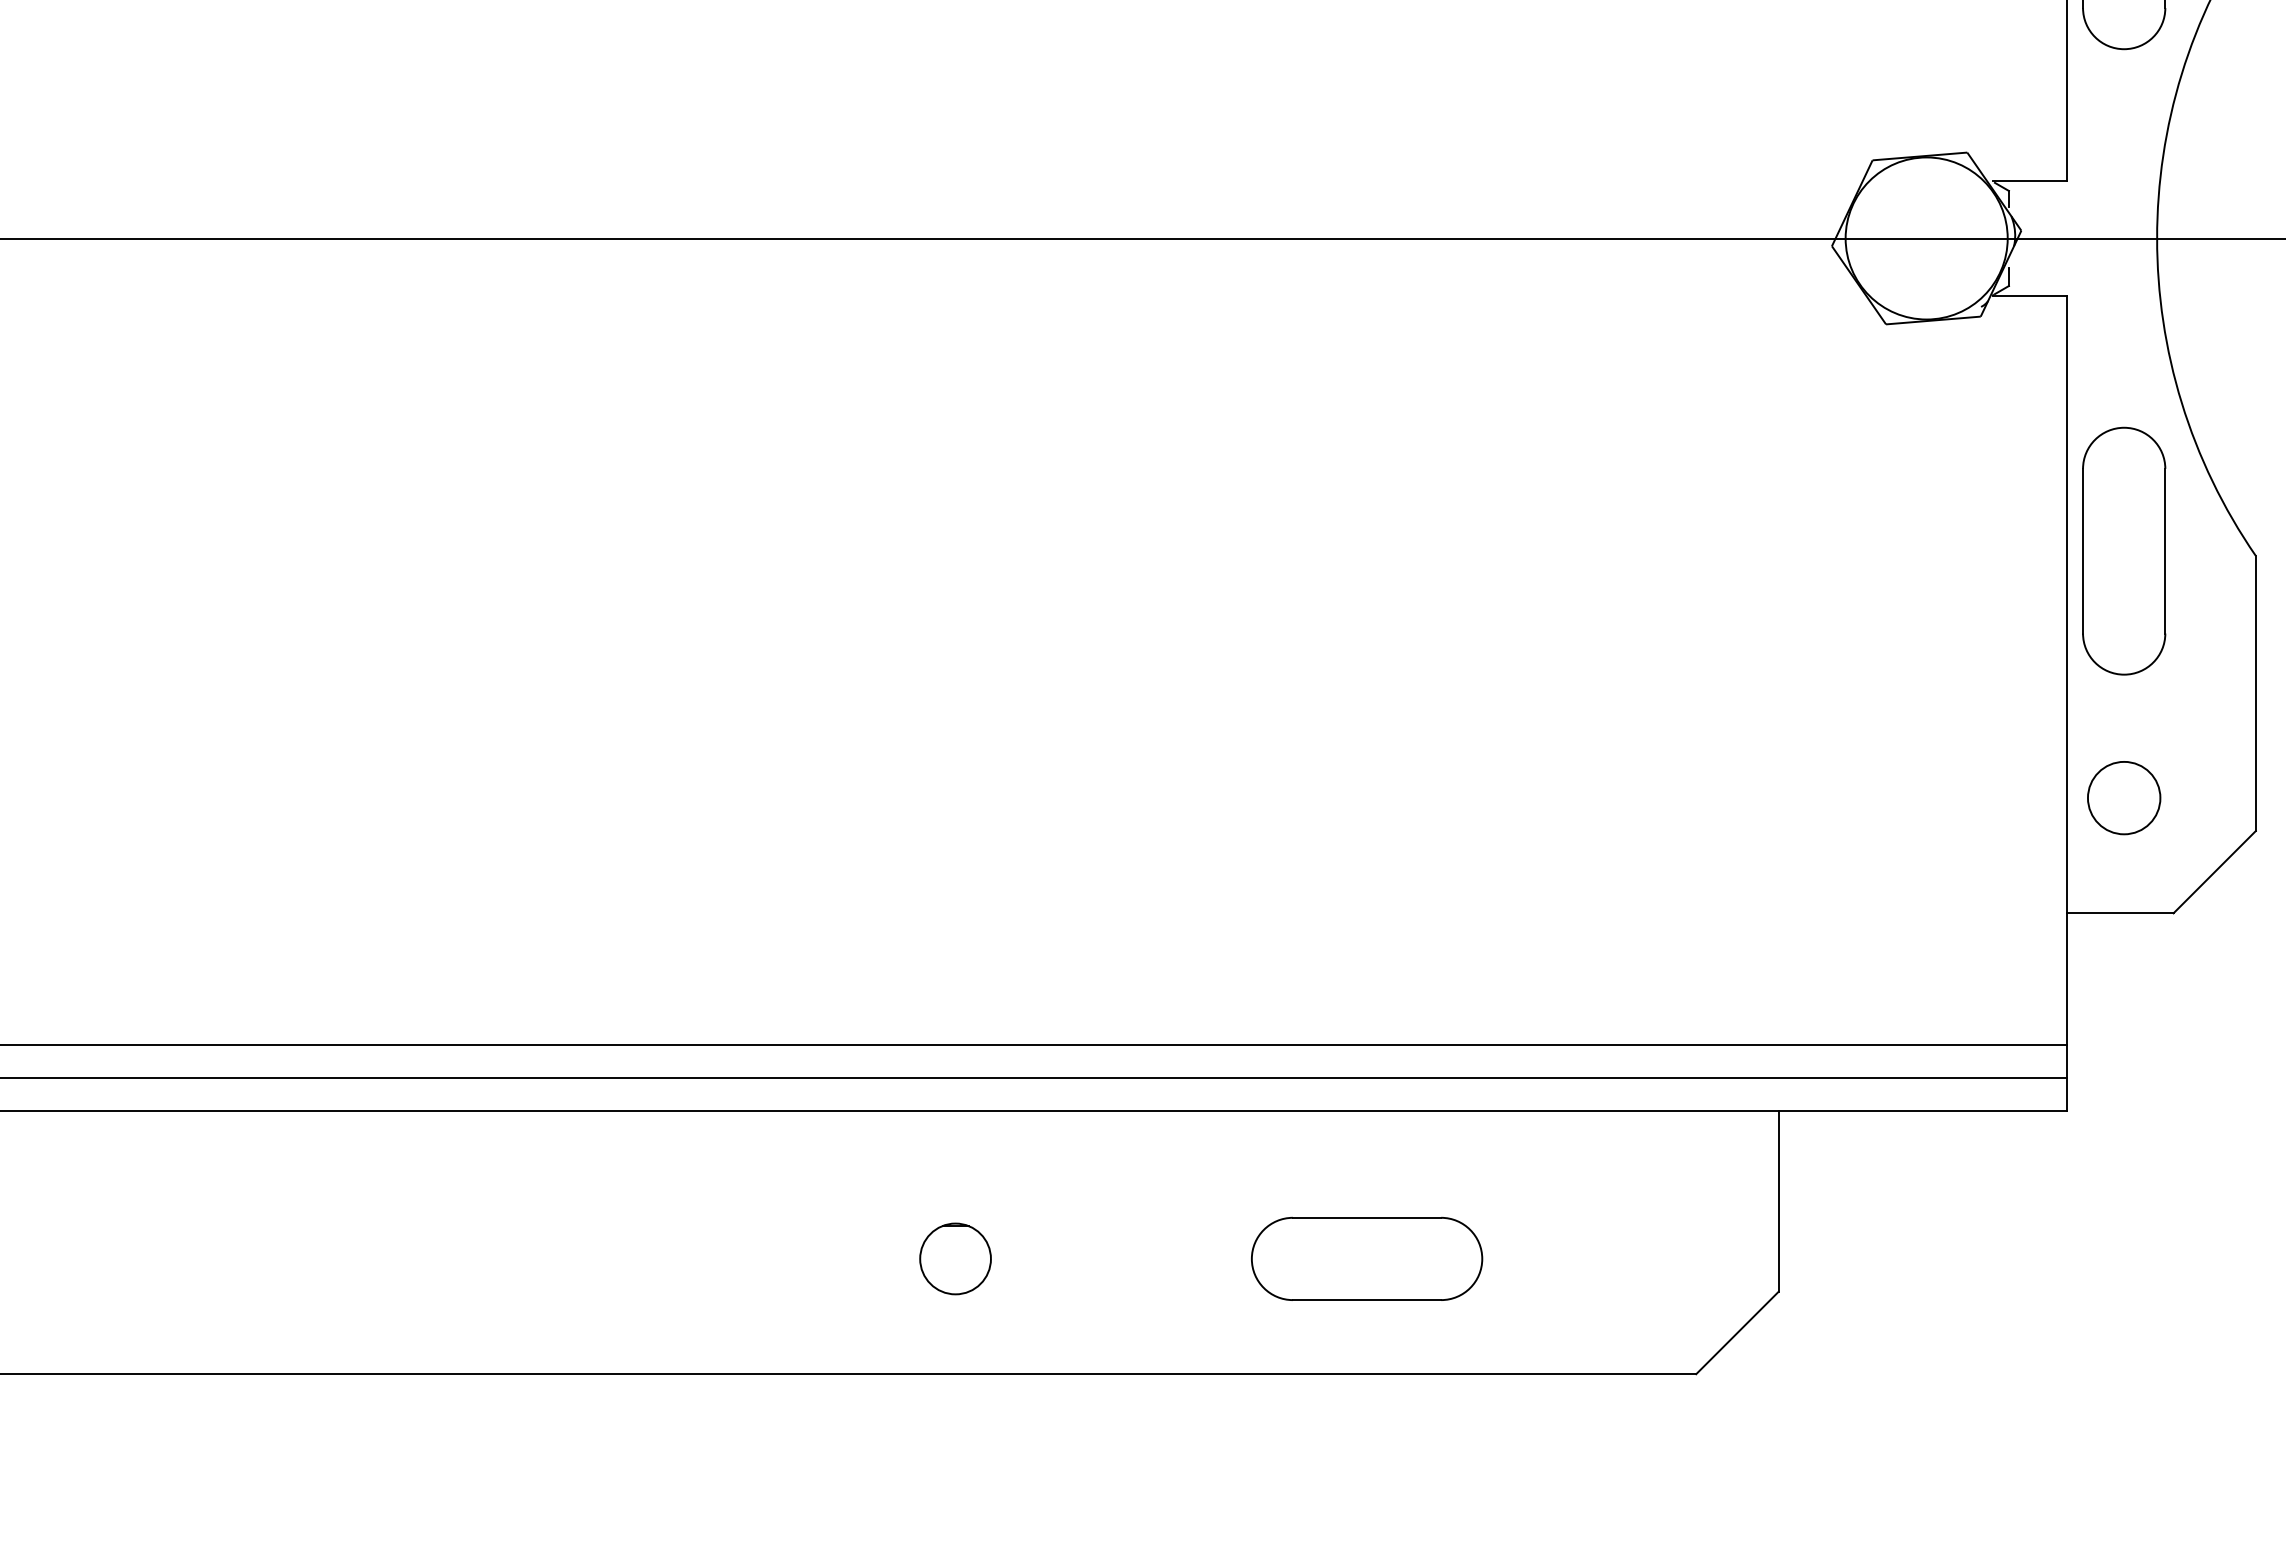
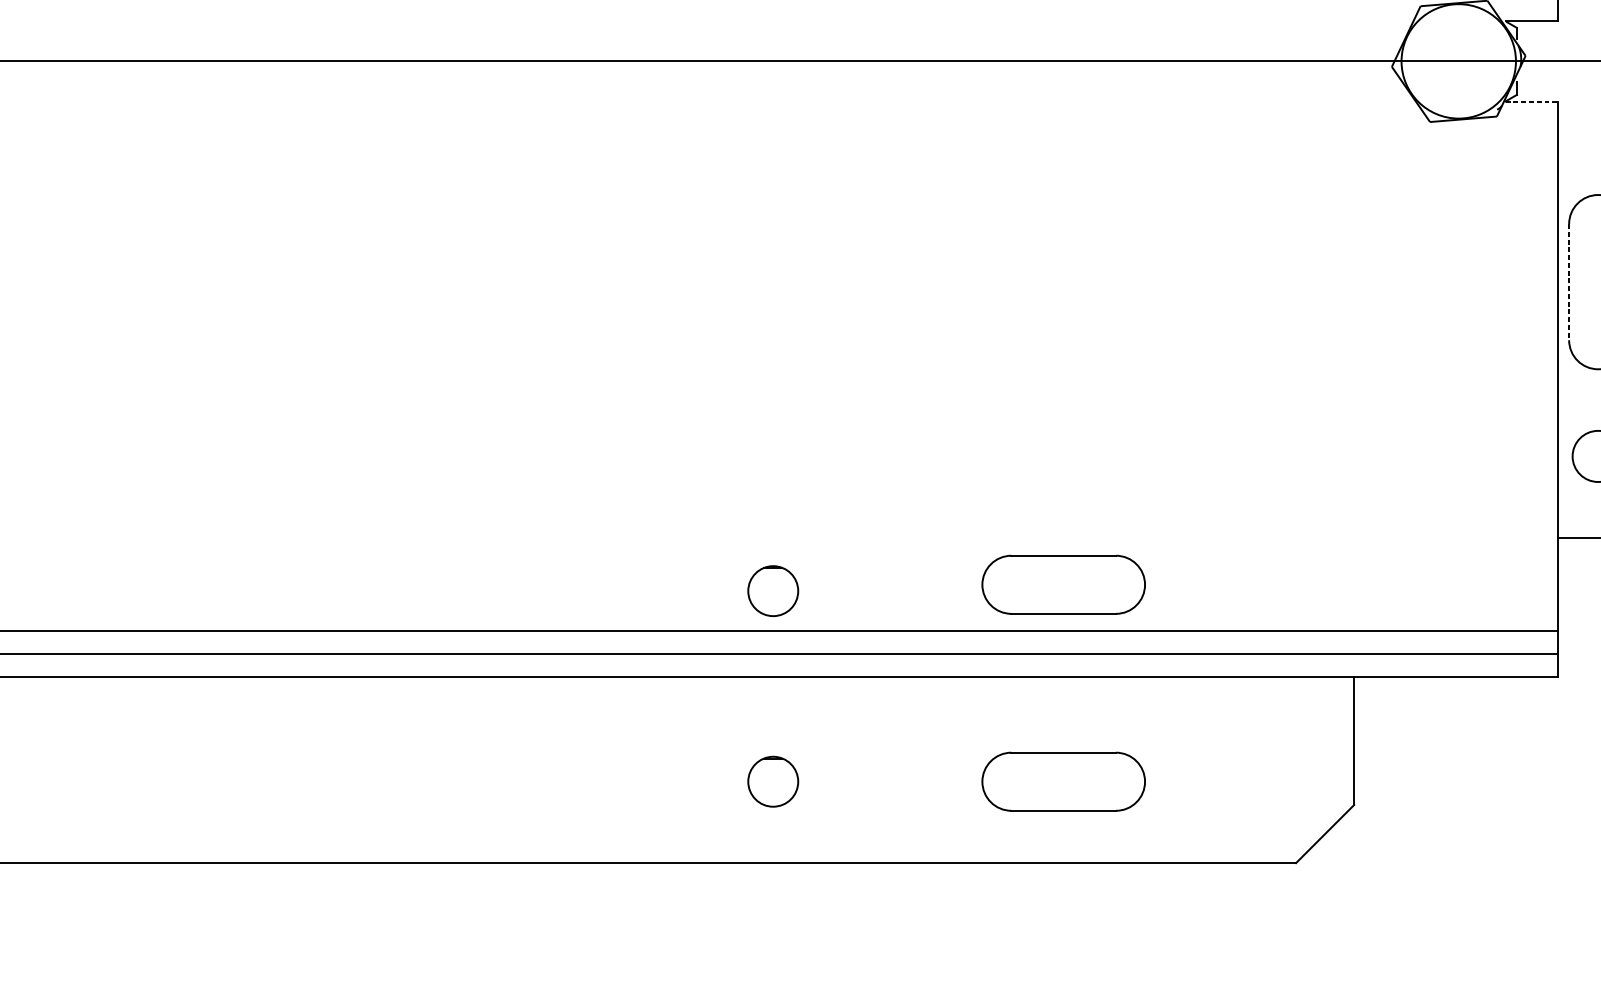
line: (2029, 296) -> (1531, 102), solid -> dashed
line: (2083, 551) -> (1569, 282), solid -> dashed
part: (1367, 979) -> (1064, 584), added
part: (955, 988) -> (773, 590), added

